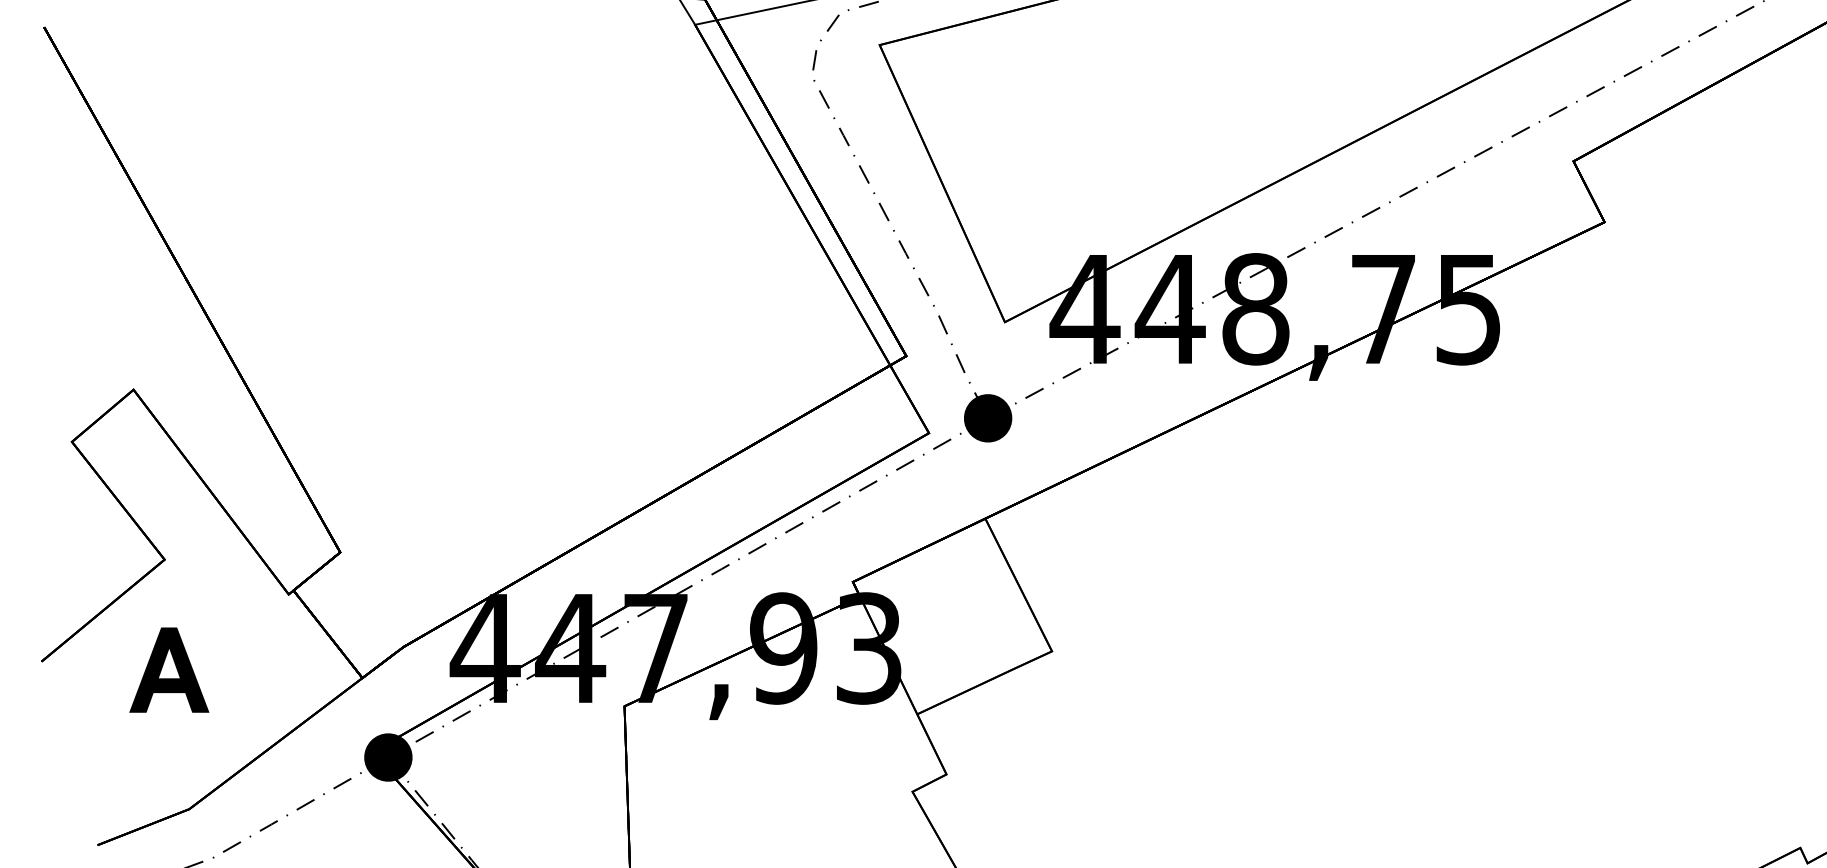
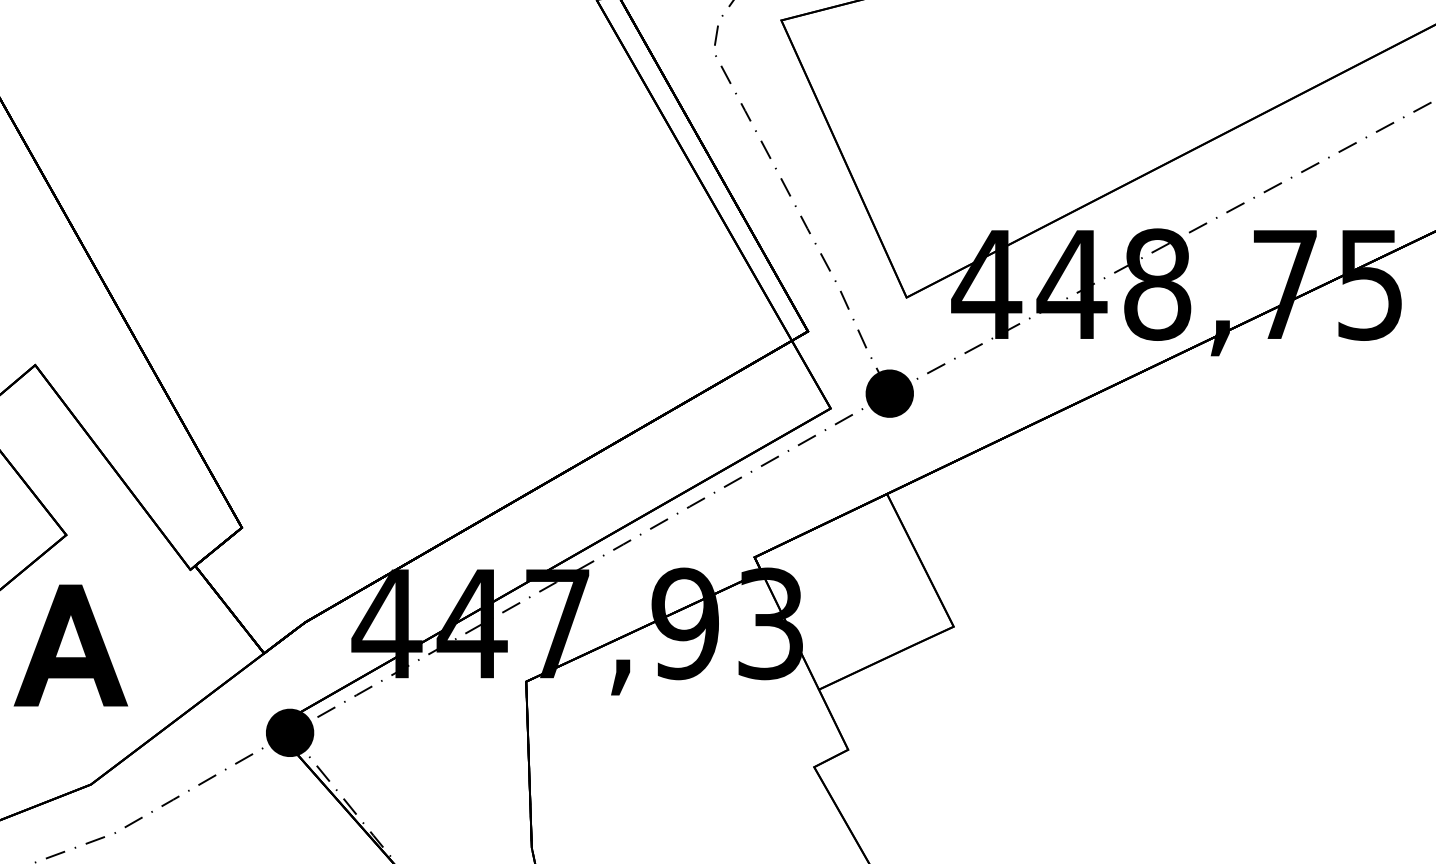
part: (169, 669) -> (71, 644), size x1.43

